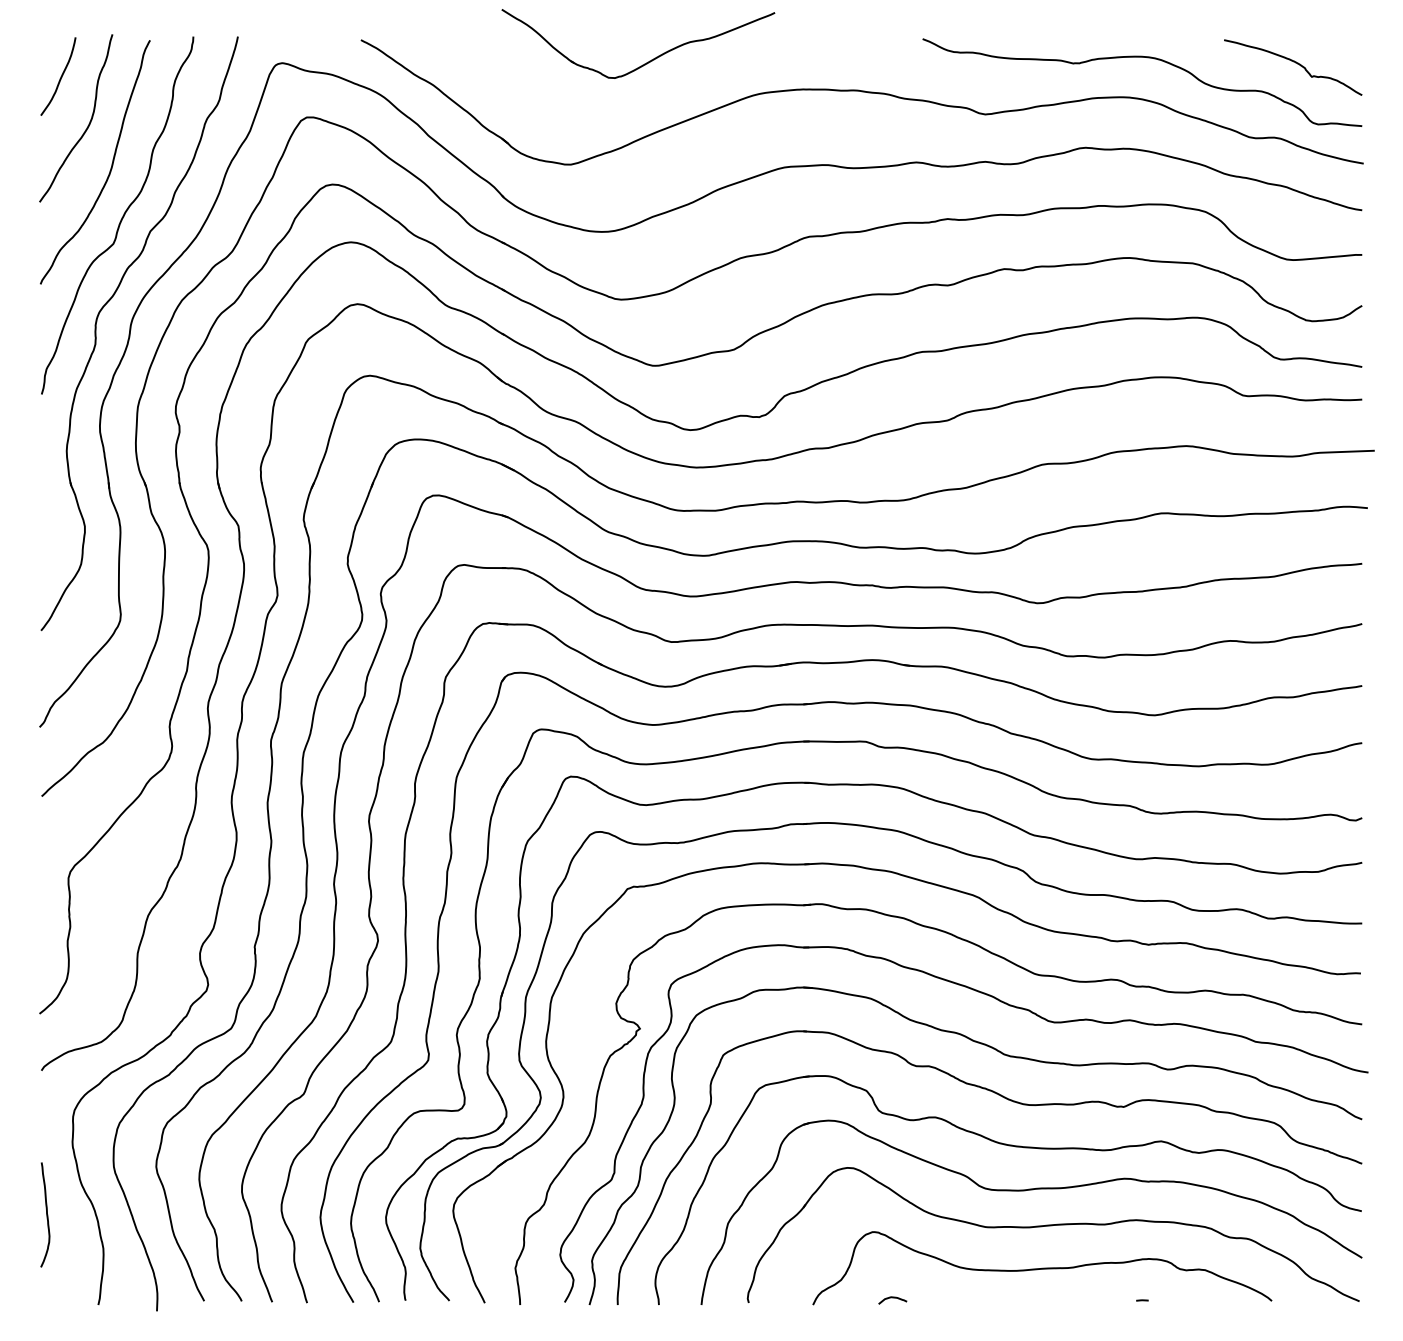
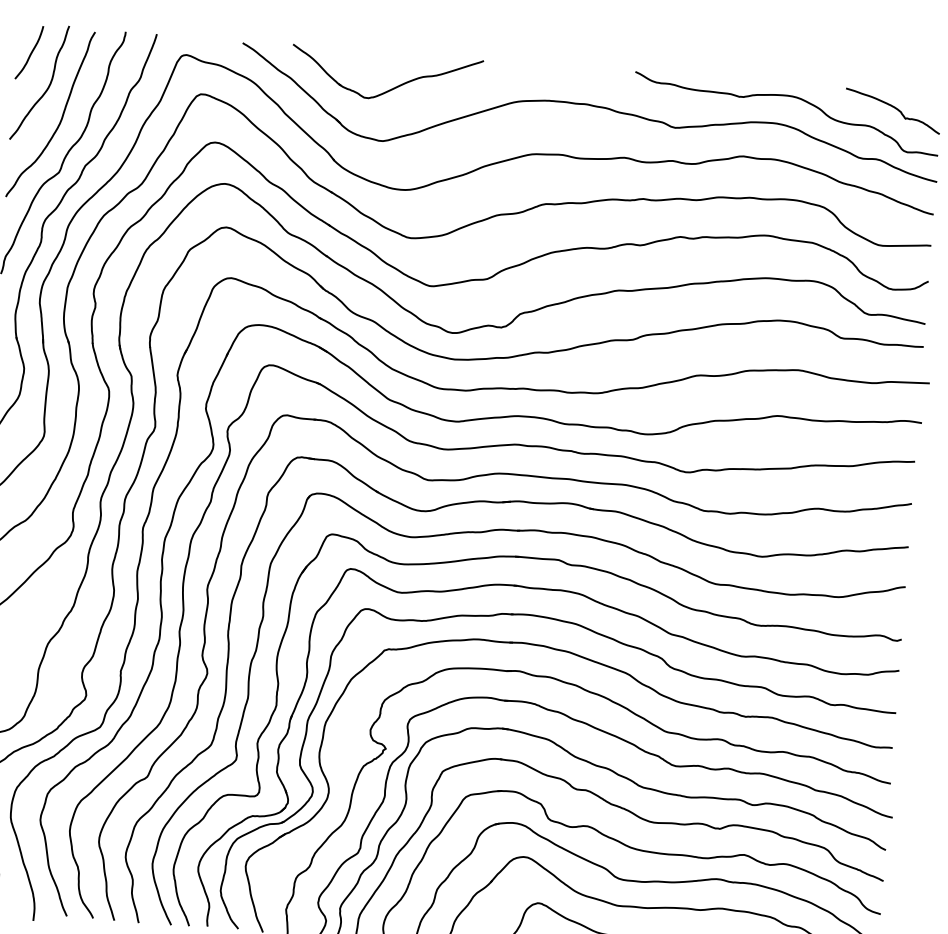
part: (649, 60) -> (393, 87), moved

